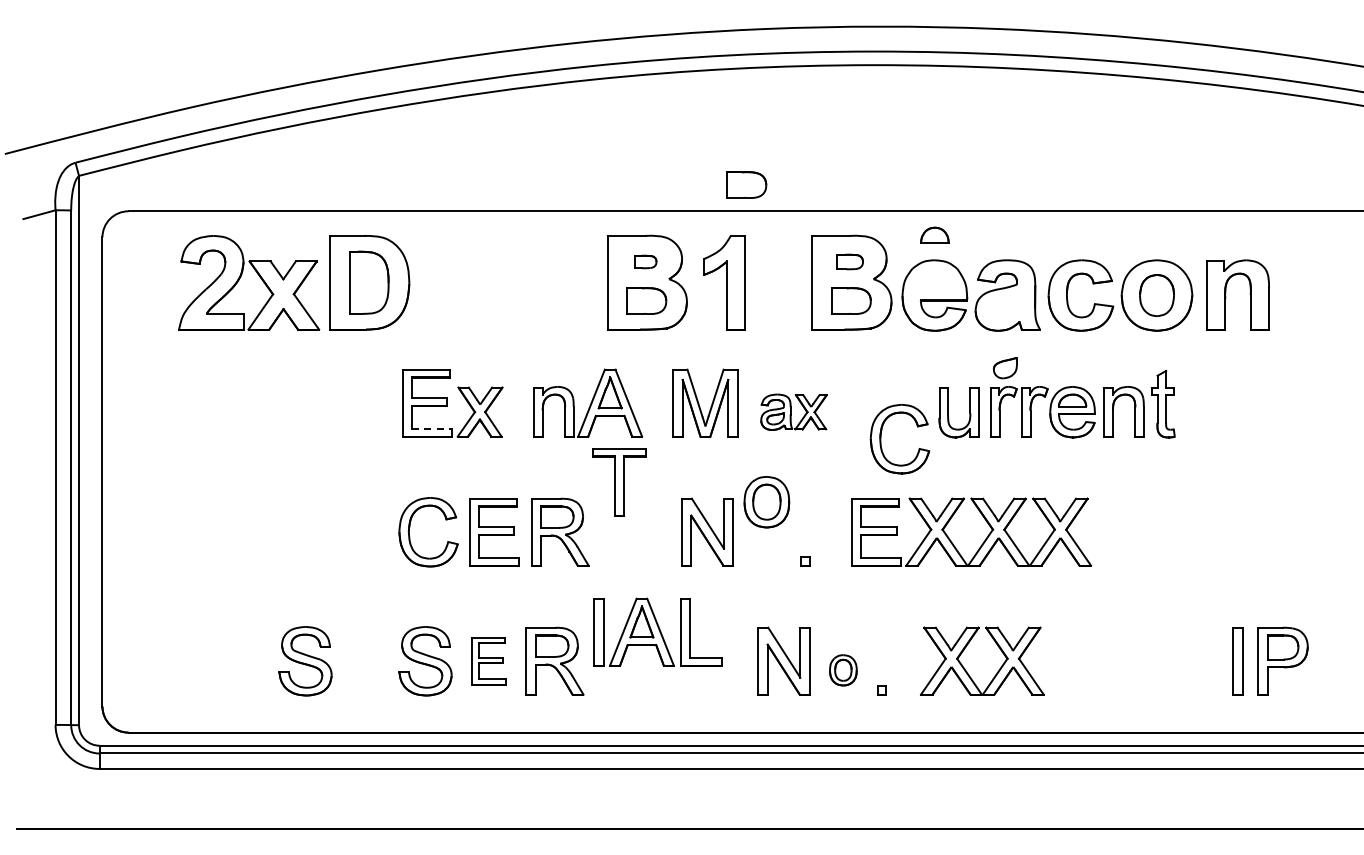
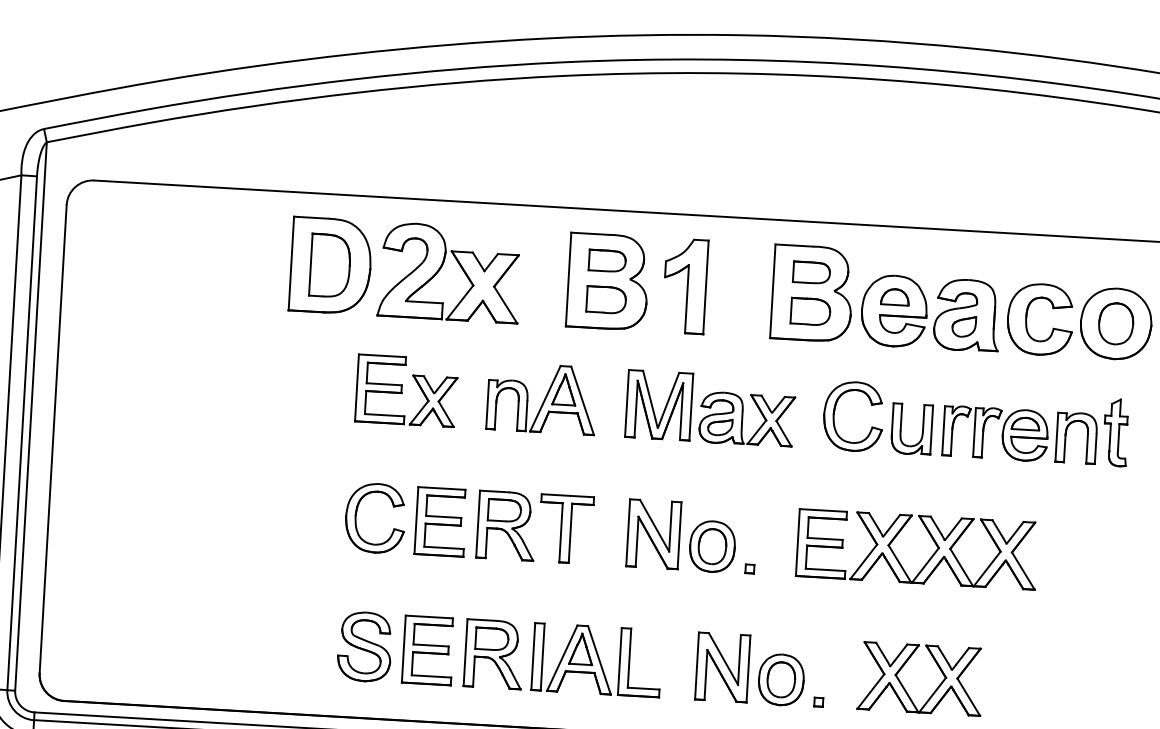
part: (746, 184) -> (712, 189), removed
part: (934, 234) -> (894, 296), moved
part: (645, 261) -> (607, 260), size x1.67
part: (850, 261) -> (812, 272), size x1.43
part: (240, 278) -> (441, 267), moved
part: (1005, 368) -> (964, 327), moved
part: (793, 412) -> (746, 419), size x1.43
line: (432, 428) -> (385, 414), dashed -> solid
part: (881, 438) -> (834, 414), moved
part: (619, 482) -> (565, 529), moved
part: (766, 502) -> (712, 546), moved
part: (657, 631) -> (596, 659), moved
part: (305, 661) -> (244, 640), removed
part: (489, 661) -> (428, 650), size x1.43
part: (843, 670) -> (781, 680), size x1.67

